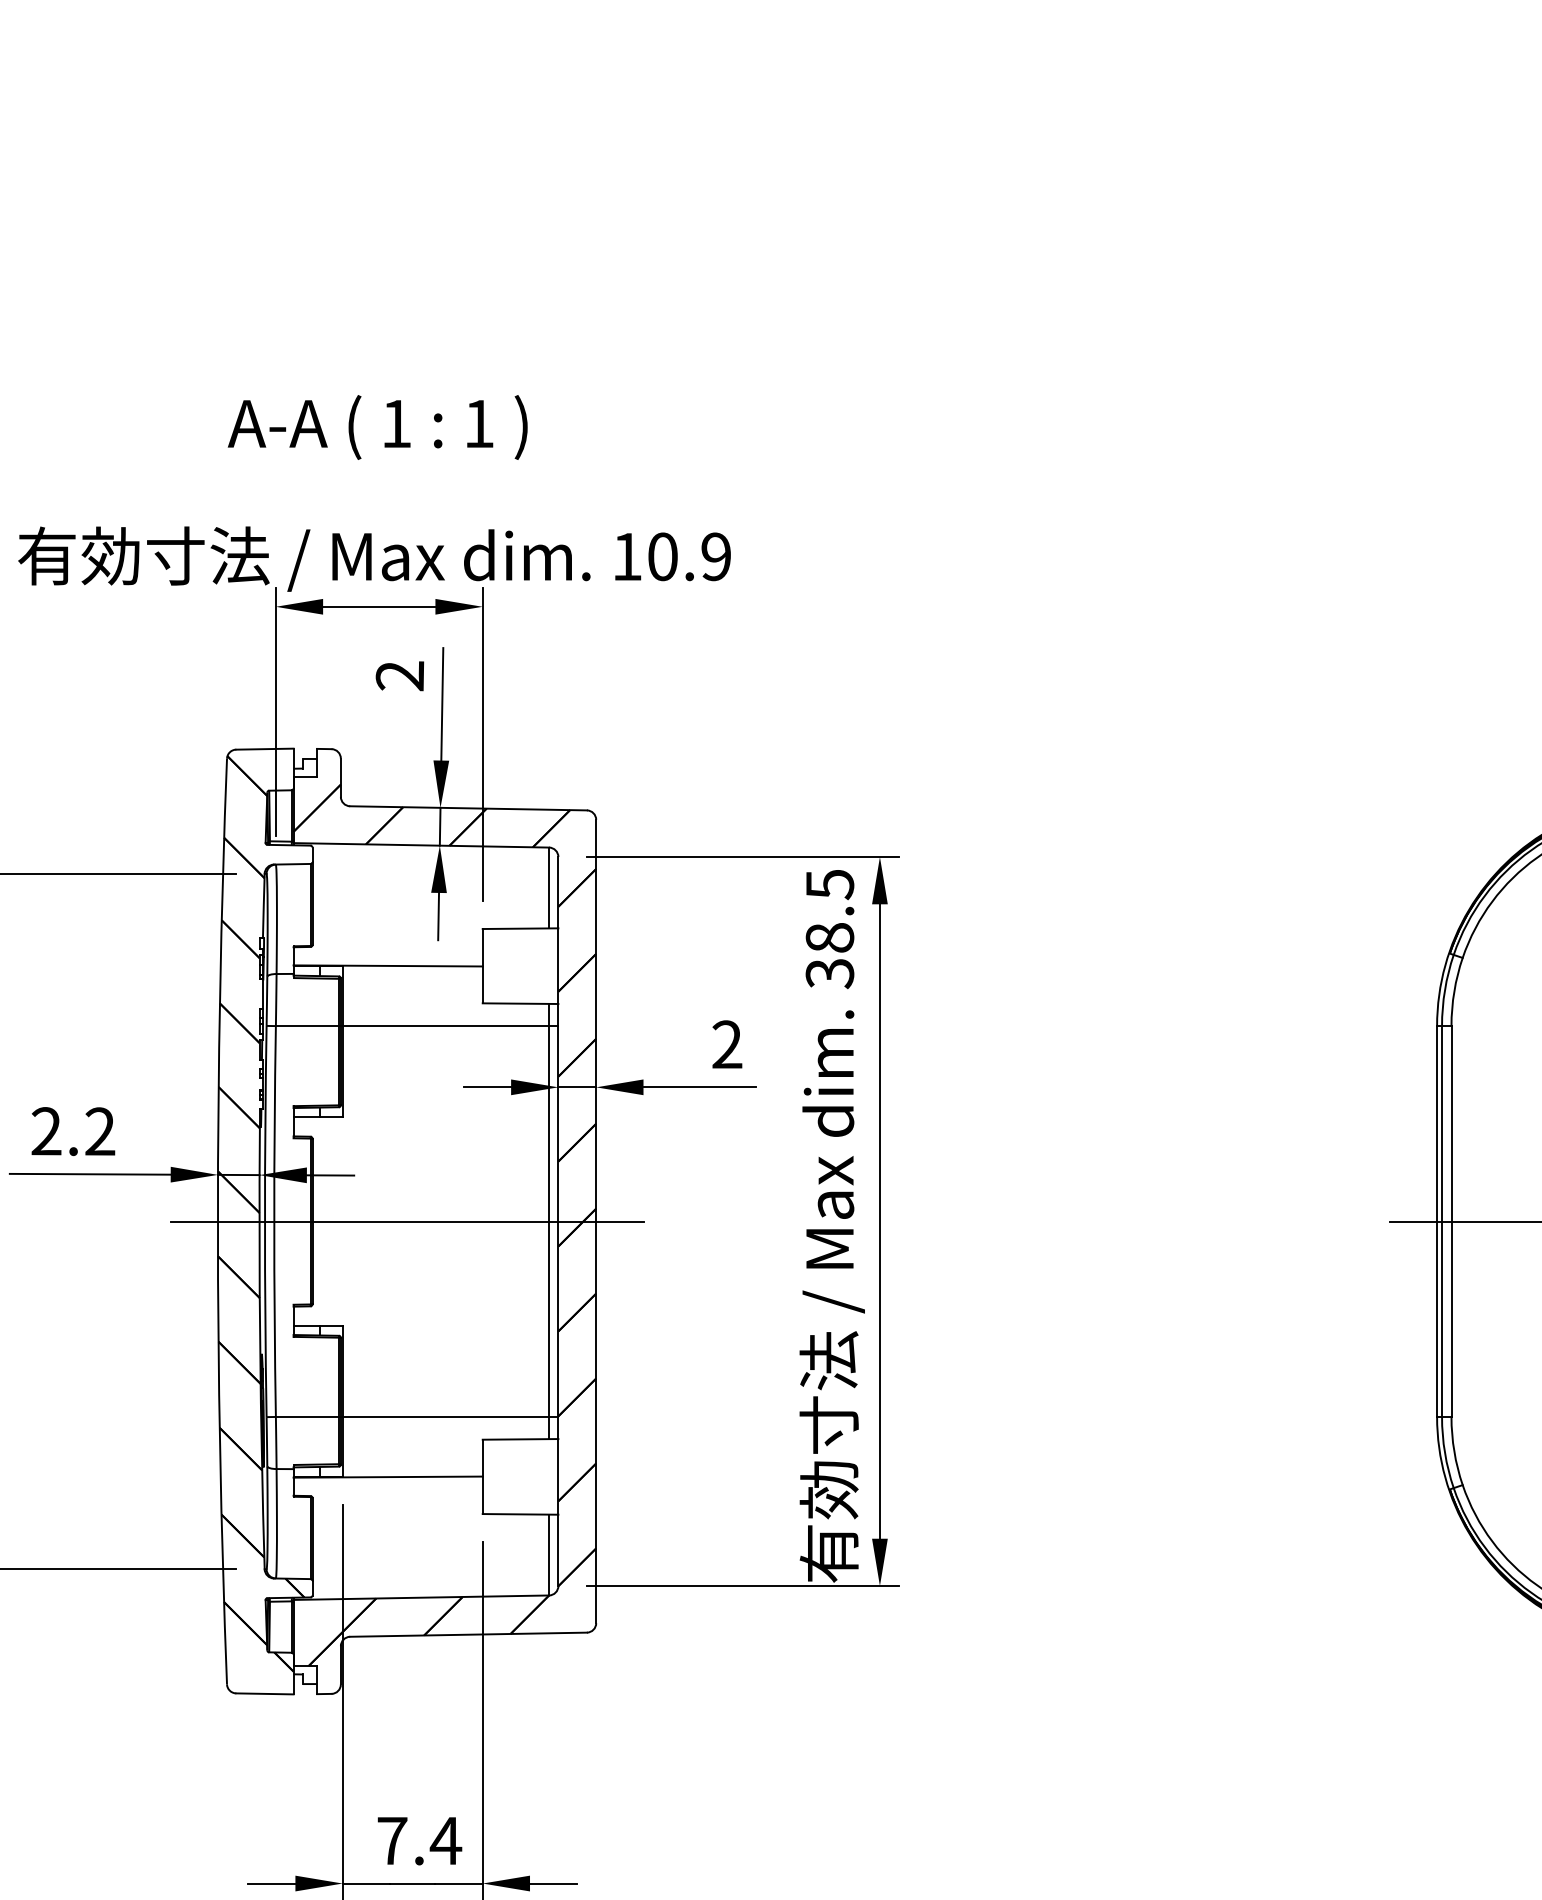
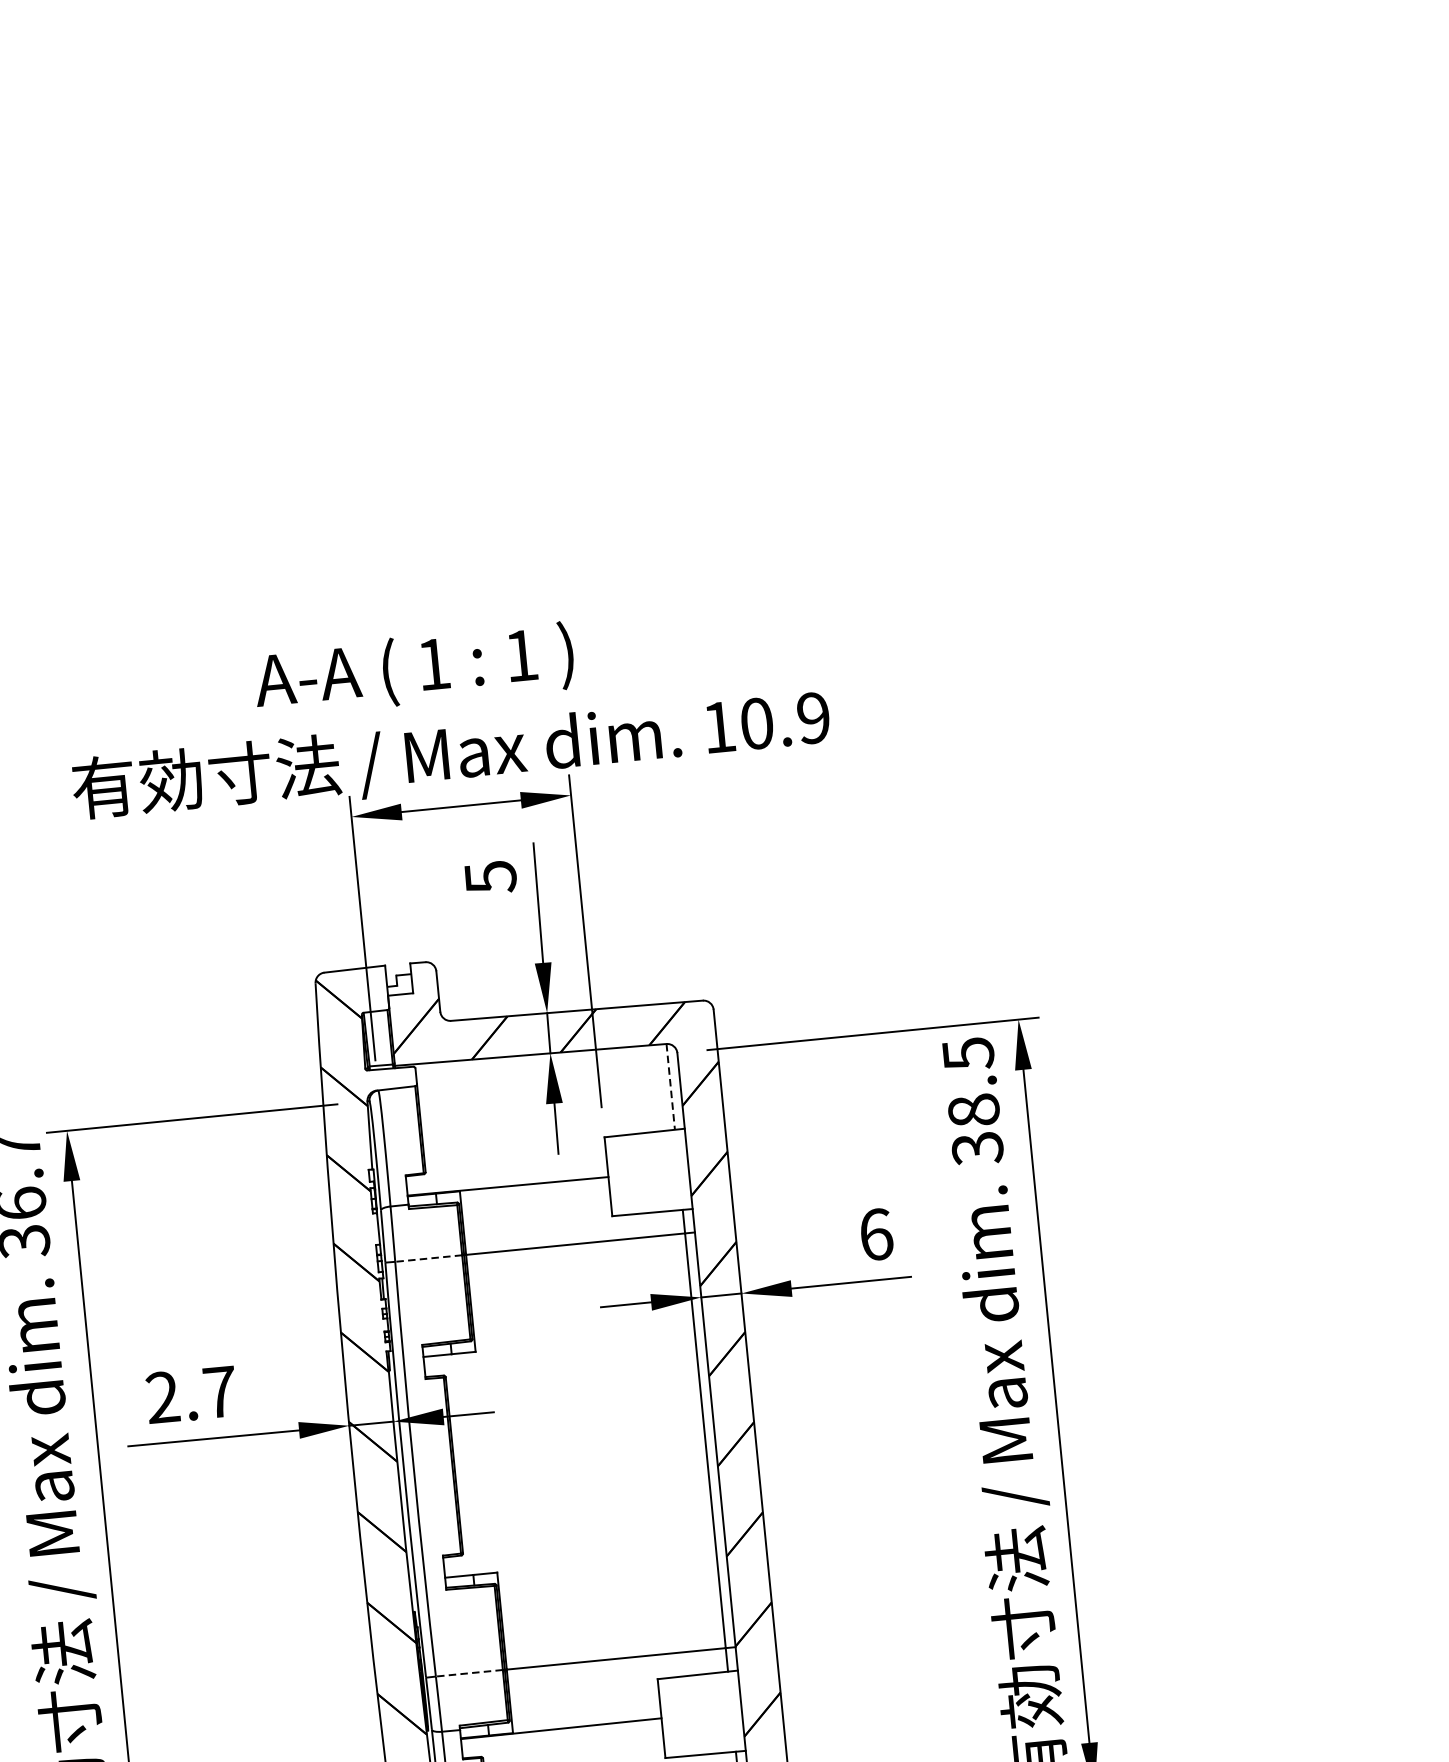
text: (377, 427) -> (413, 670), moved
text: (399, 676) -> (490, 878), 2 -> 5
line: (549, 888) -> (671, 1087), solid -> dashed
line: (307, 1026) -> (428, 1258), solid -> dashed
text: (727, 1044) -> (876, 1234), 2 -> 6
text: (100, 1131) -> (220, 1391), 2.2 -> 2.7
line: (406, 1221) -> (554, 1455), removed
line: (307, 1416) -> (469, 1672), solid -> dashed

